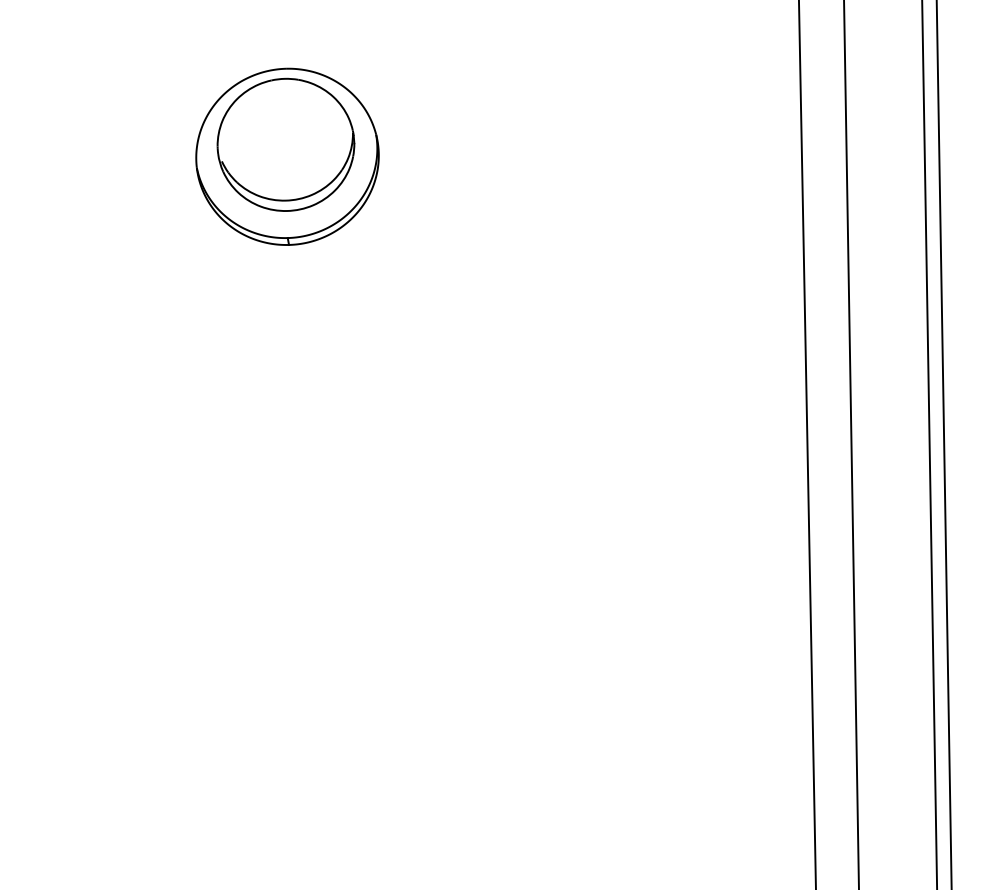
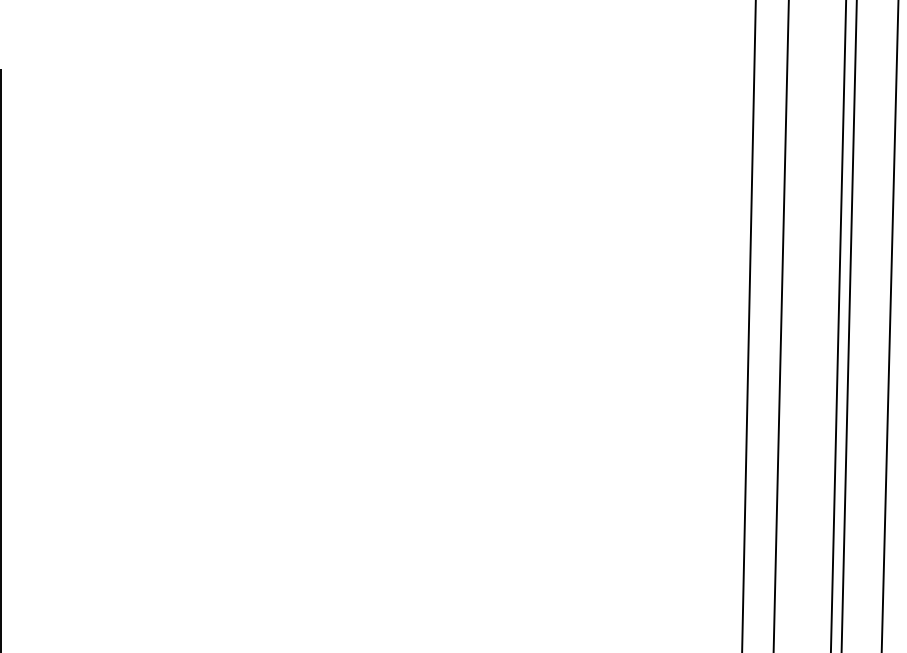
part: (287, 156) -> (376, 87), removed

